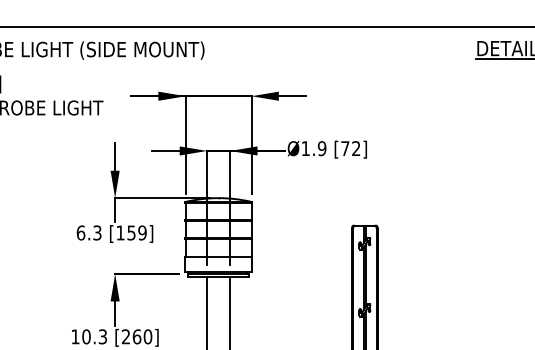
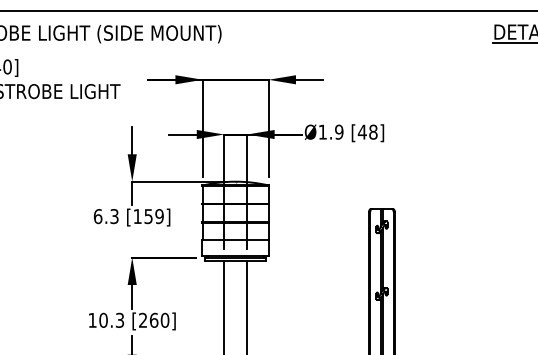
text: (350, 147) -> (367, 131), [72] -> [48]

